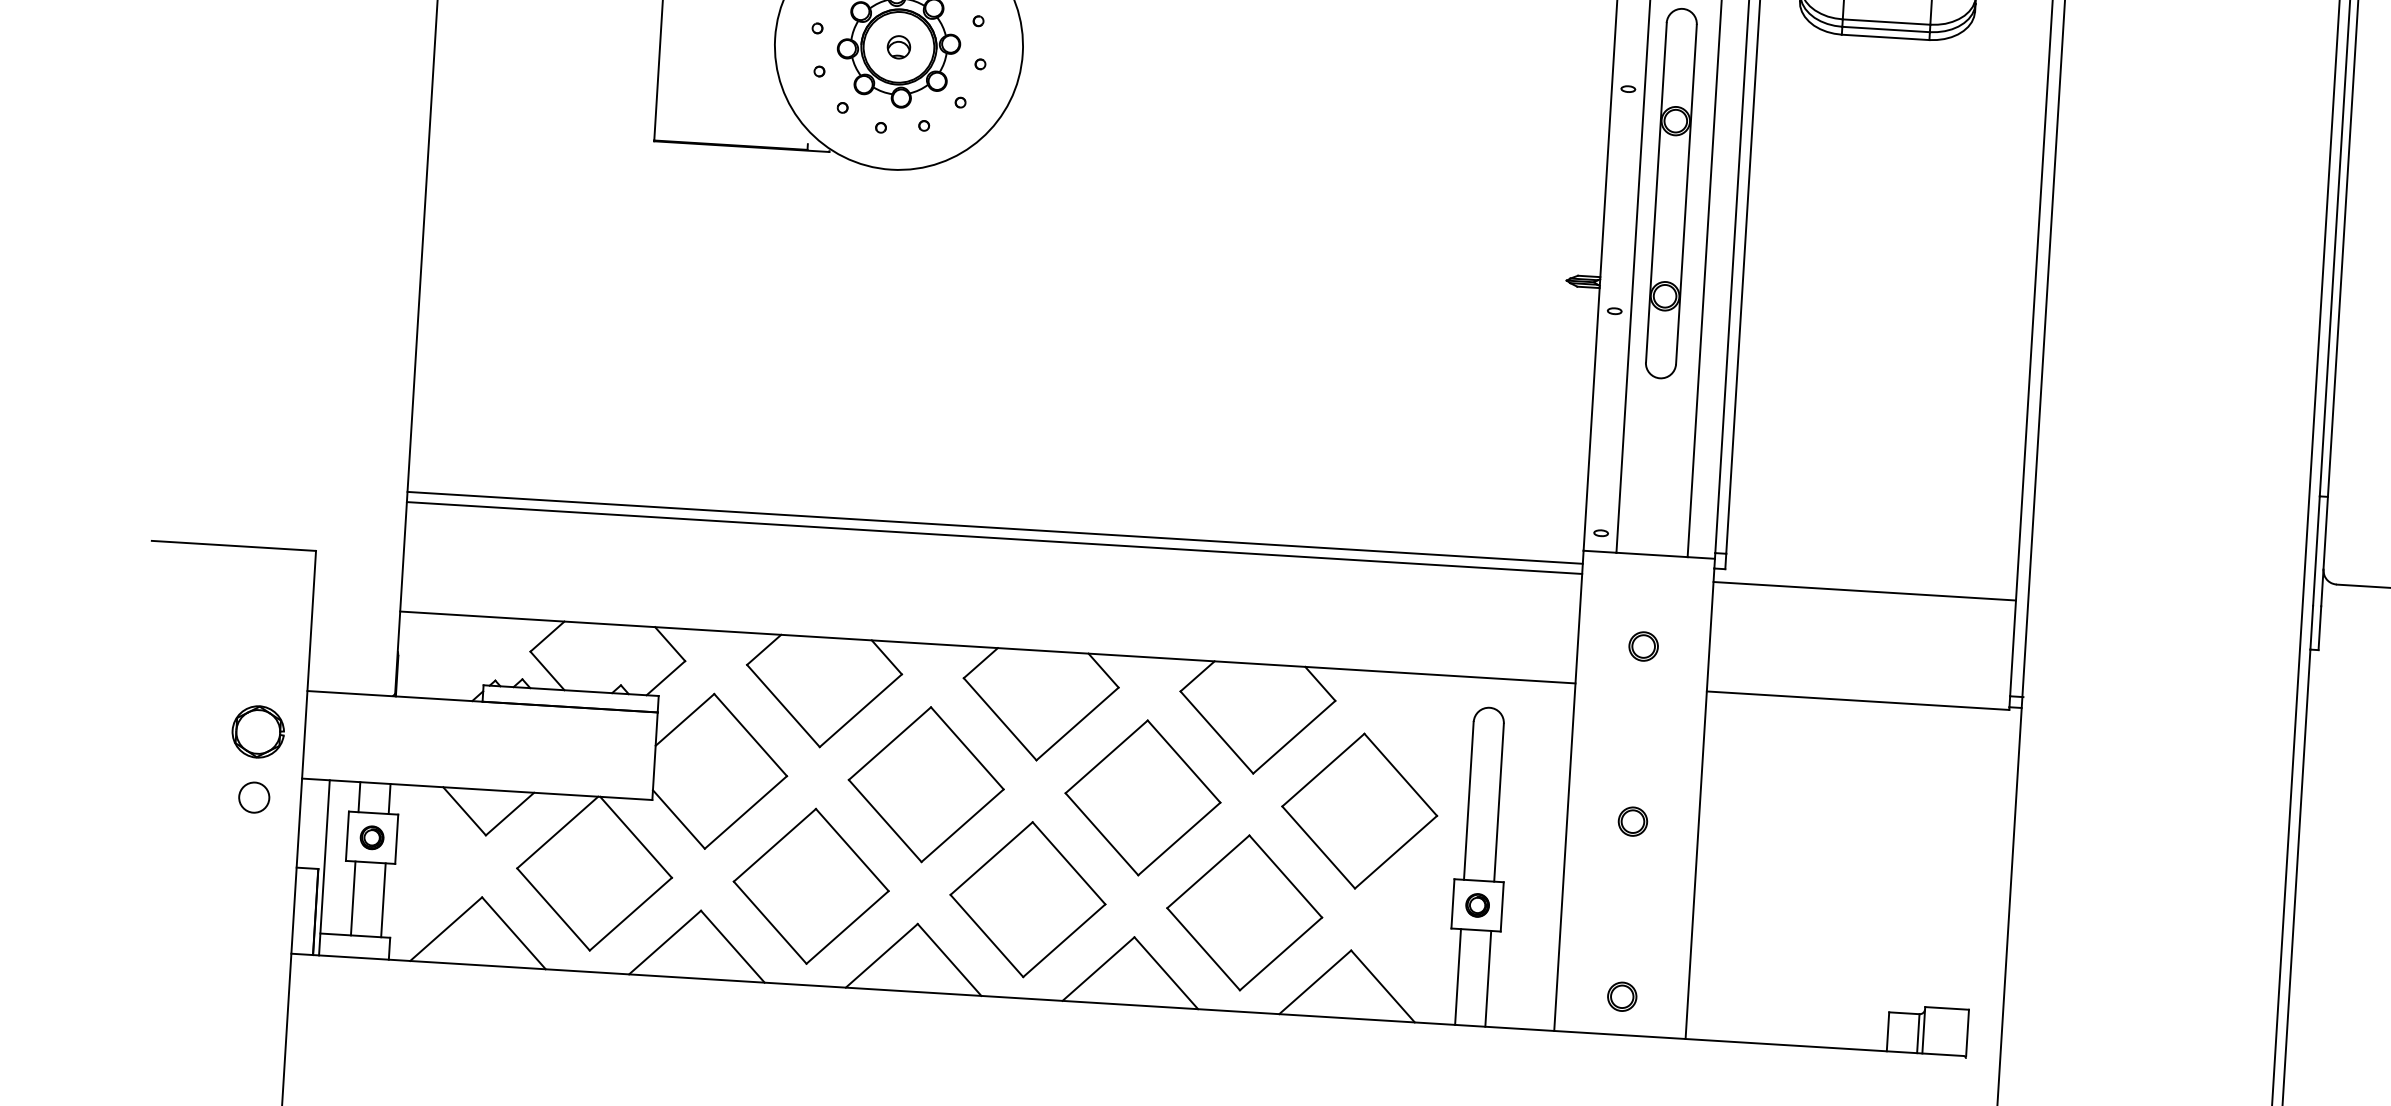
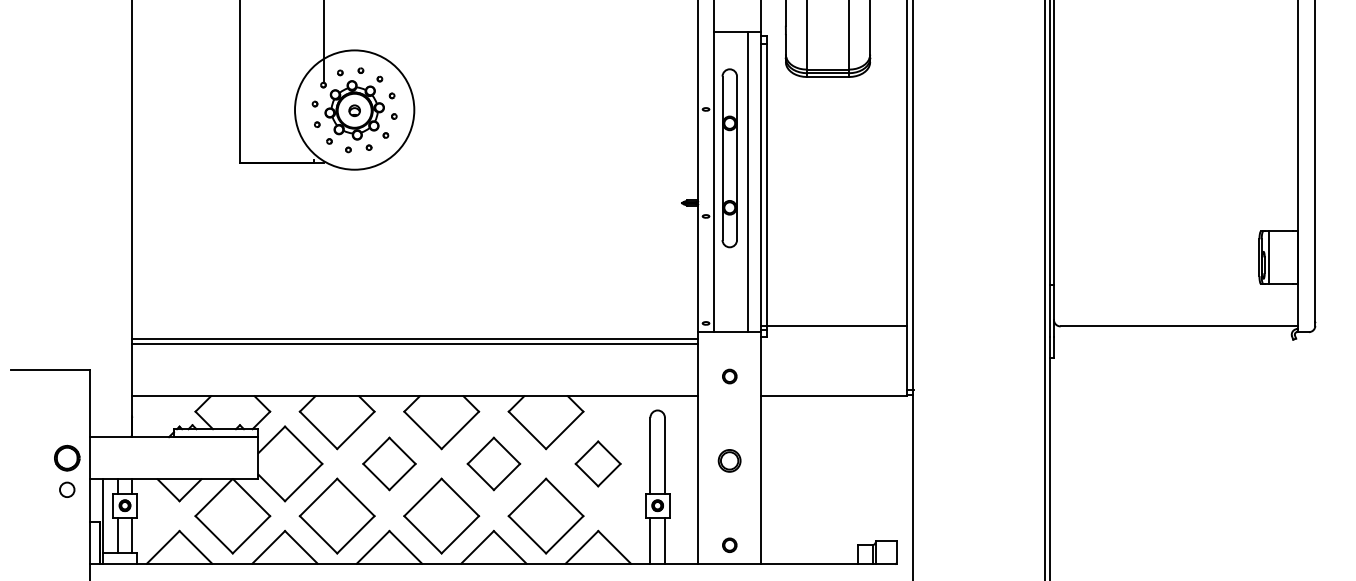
line: (1865, 591) -> (834, 325), moved
part: (926, 783) -> (389, 463), size x0.7
part: (1142, 796) -> (493, 463), size x0.7
part: (1358, 810) -> (597, 463), size x0.6
circle: (1632, 820) -> (729, 460), size x1.6

